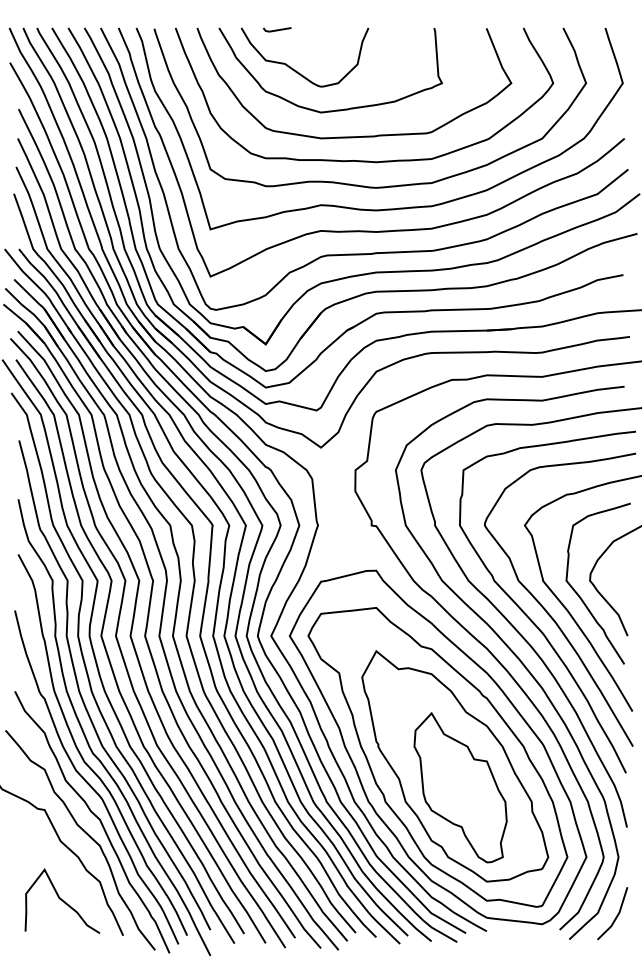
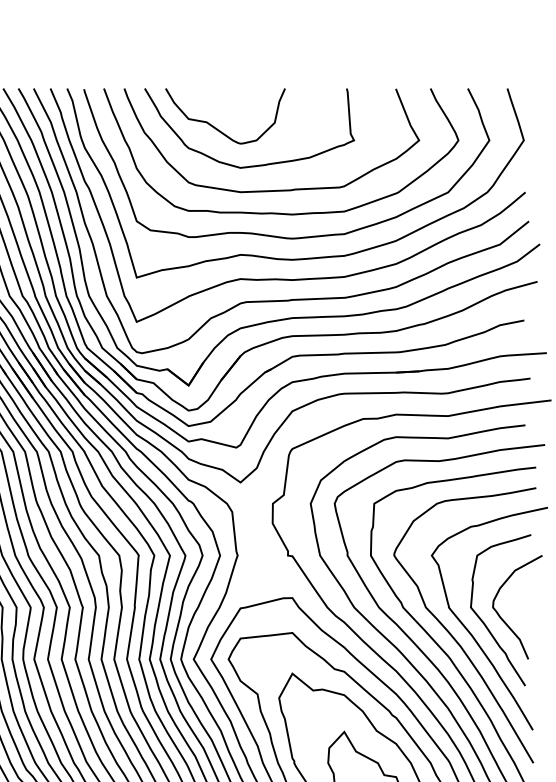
line: (277, 29) -> (199, 89), removed

